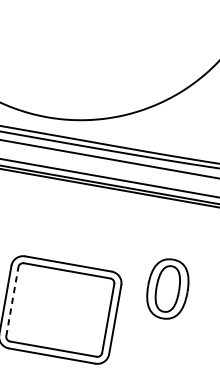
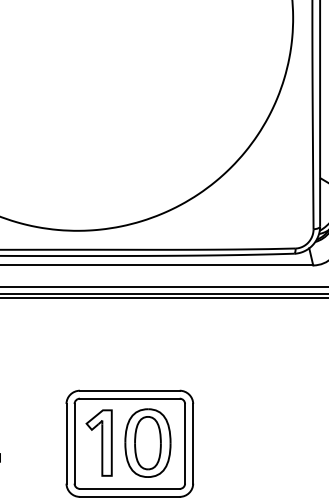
part: (167, 288) -> (147, 442), moved
line: (12, 301) -> (74, 443), dashed -> solid
part: (33, 304) -> (98, 442), added

